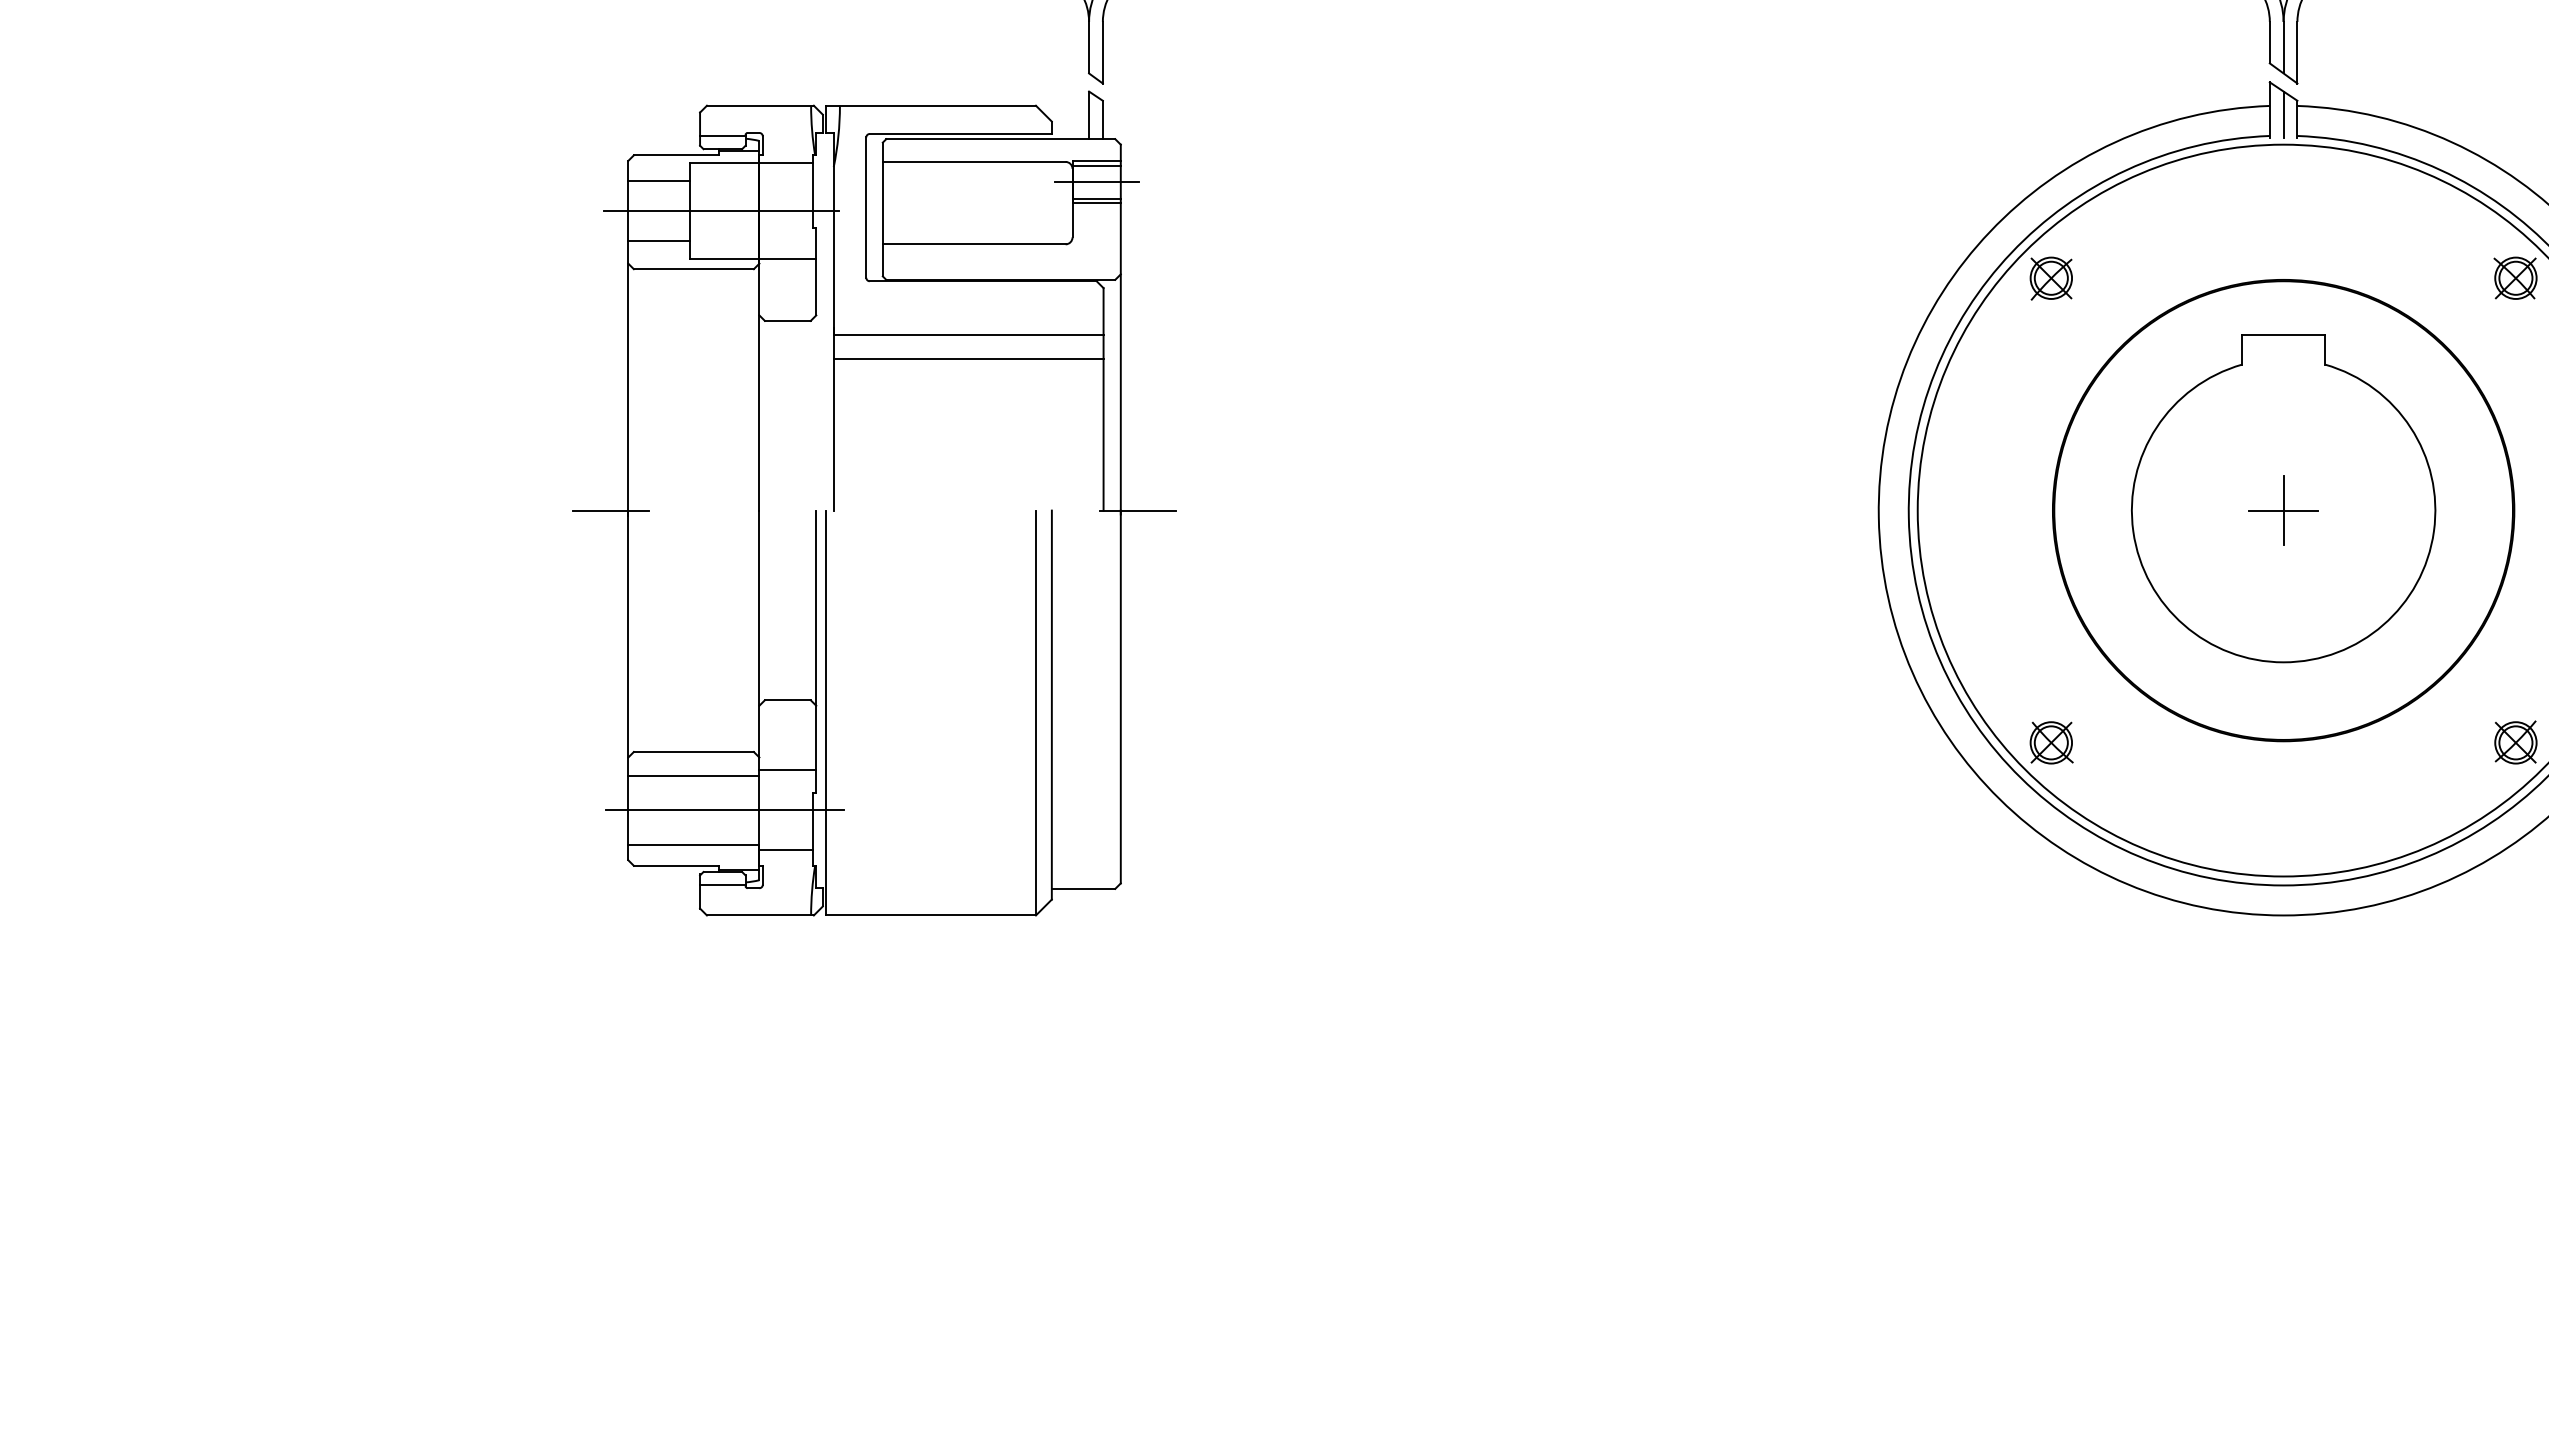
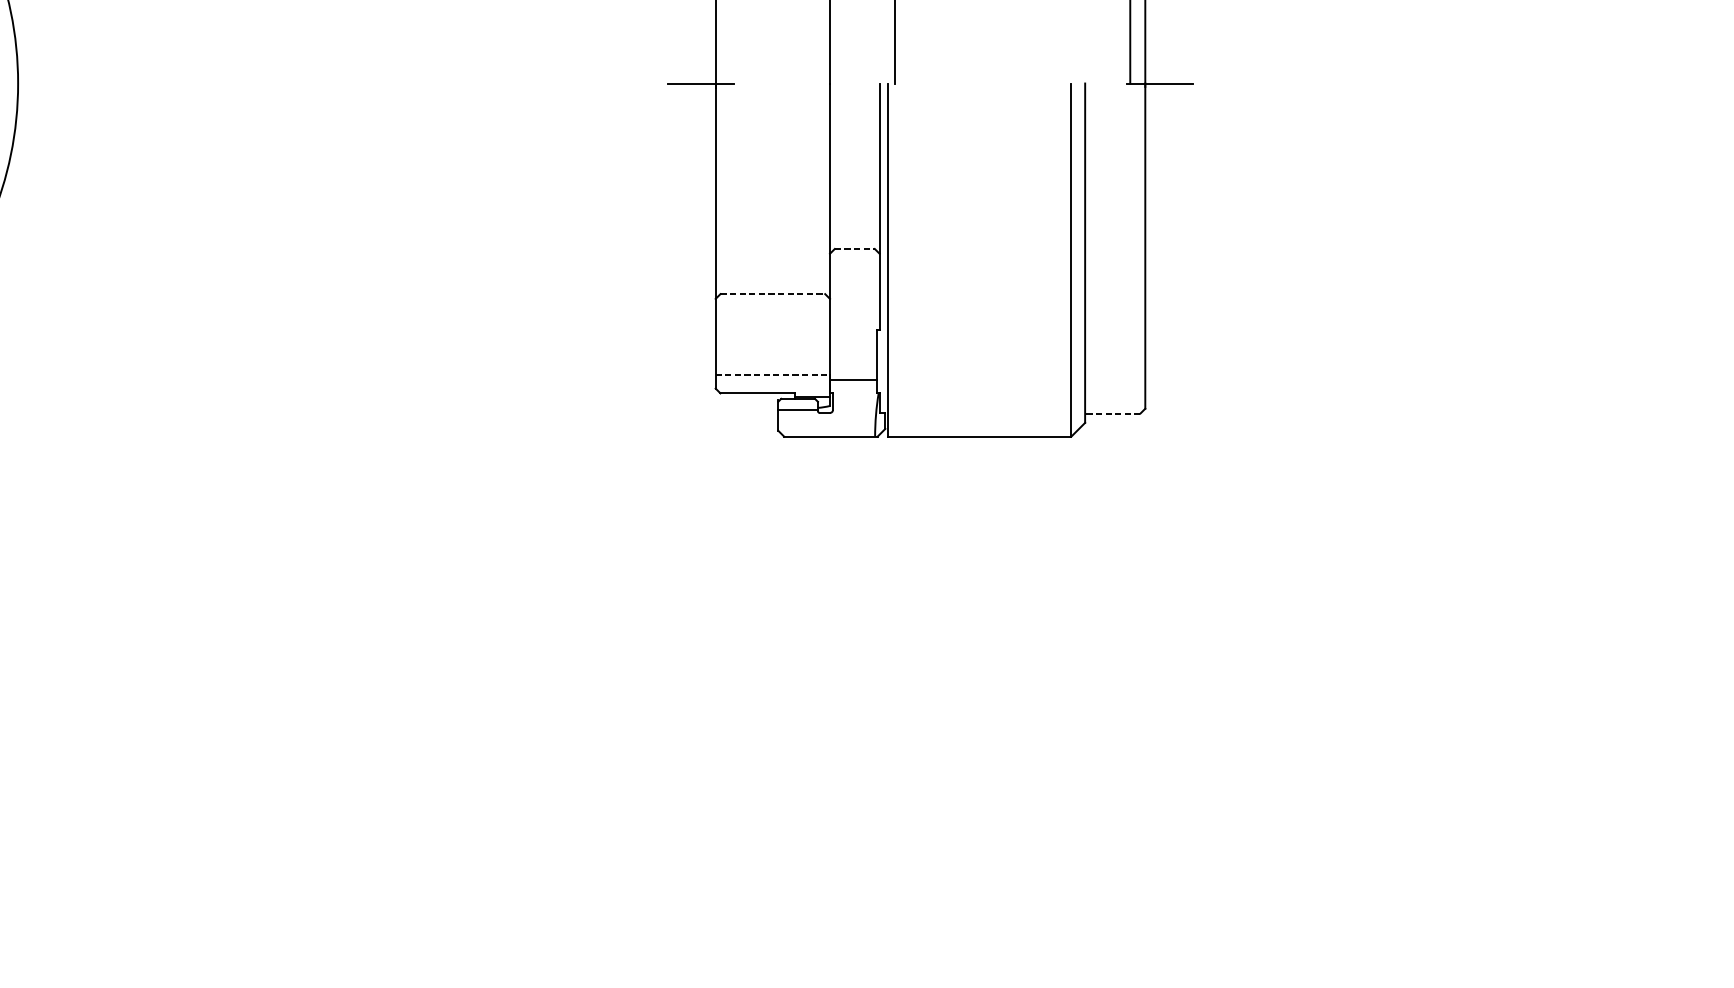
line: (787, 700) -> (854, 249), solid -> dashed
line: (694, 752) -> (773, 294), solid -> dashed
line: (787, 770) -> (854, 310), removed
line: (693, 775) -> (772, 314), removed
line: (724, 810) -> (799, 345), removed
line: (693, 844) -> (772, 374), solid -> dashed
line: (1083, 888) -> (1112, 413), solid -> dashed

